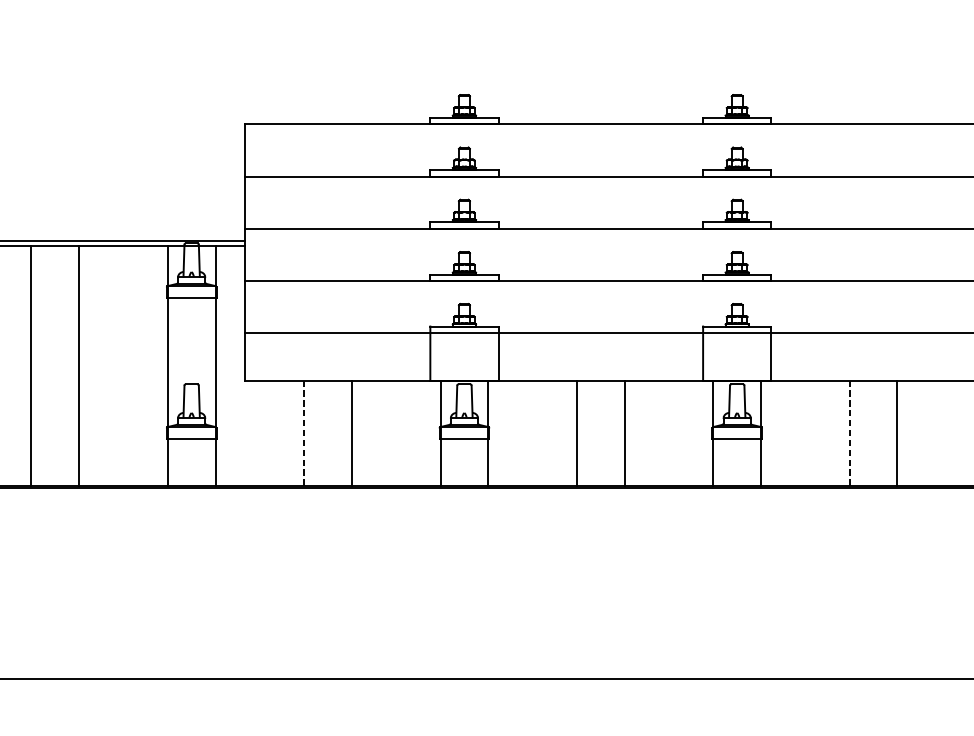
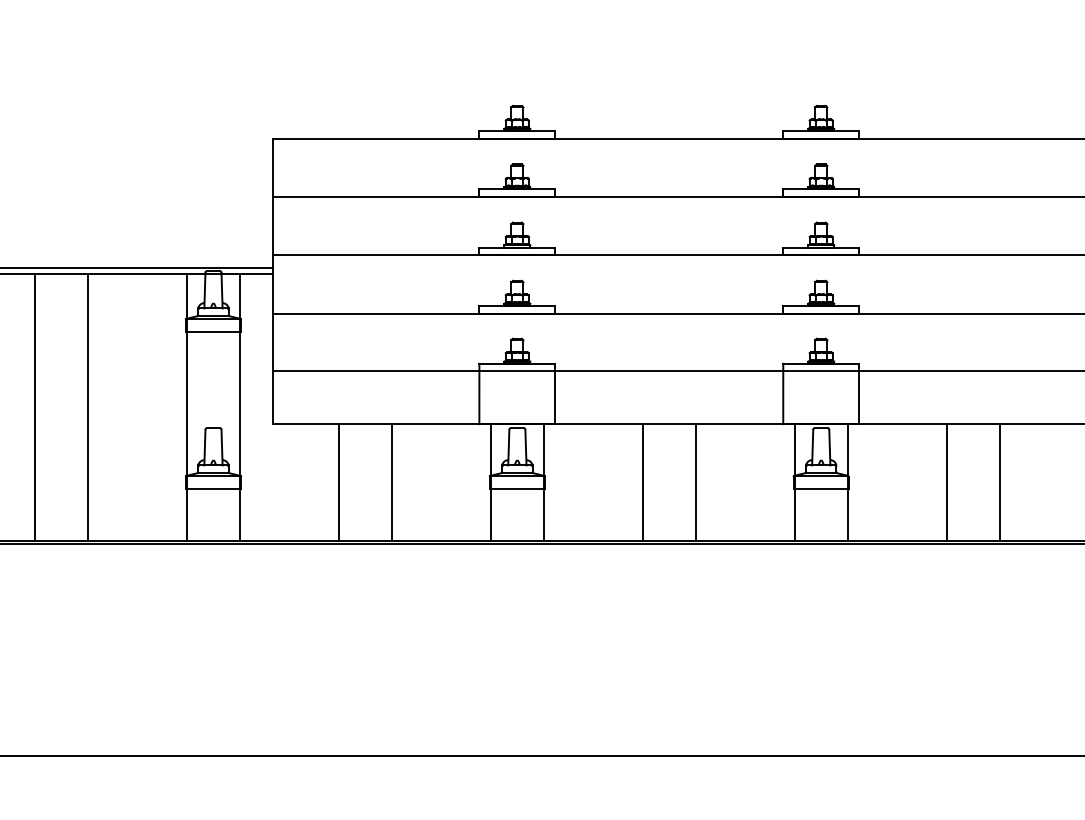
line: (303, 433) -> (338, 482), dashed -> solid
line: (849, 433) -> (946, 482), dashed -> solid

